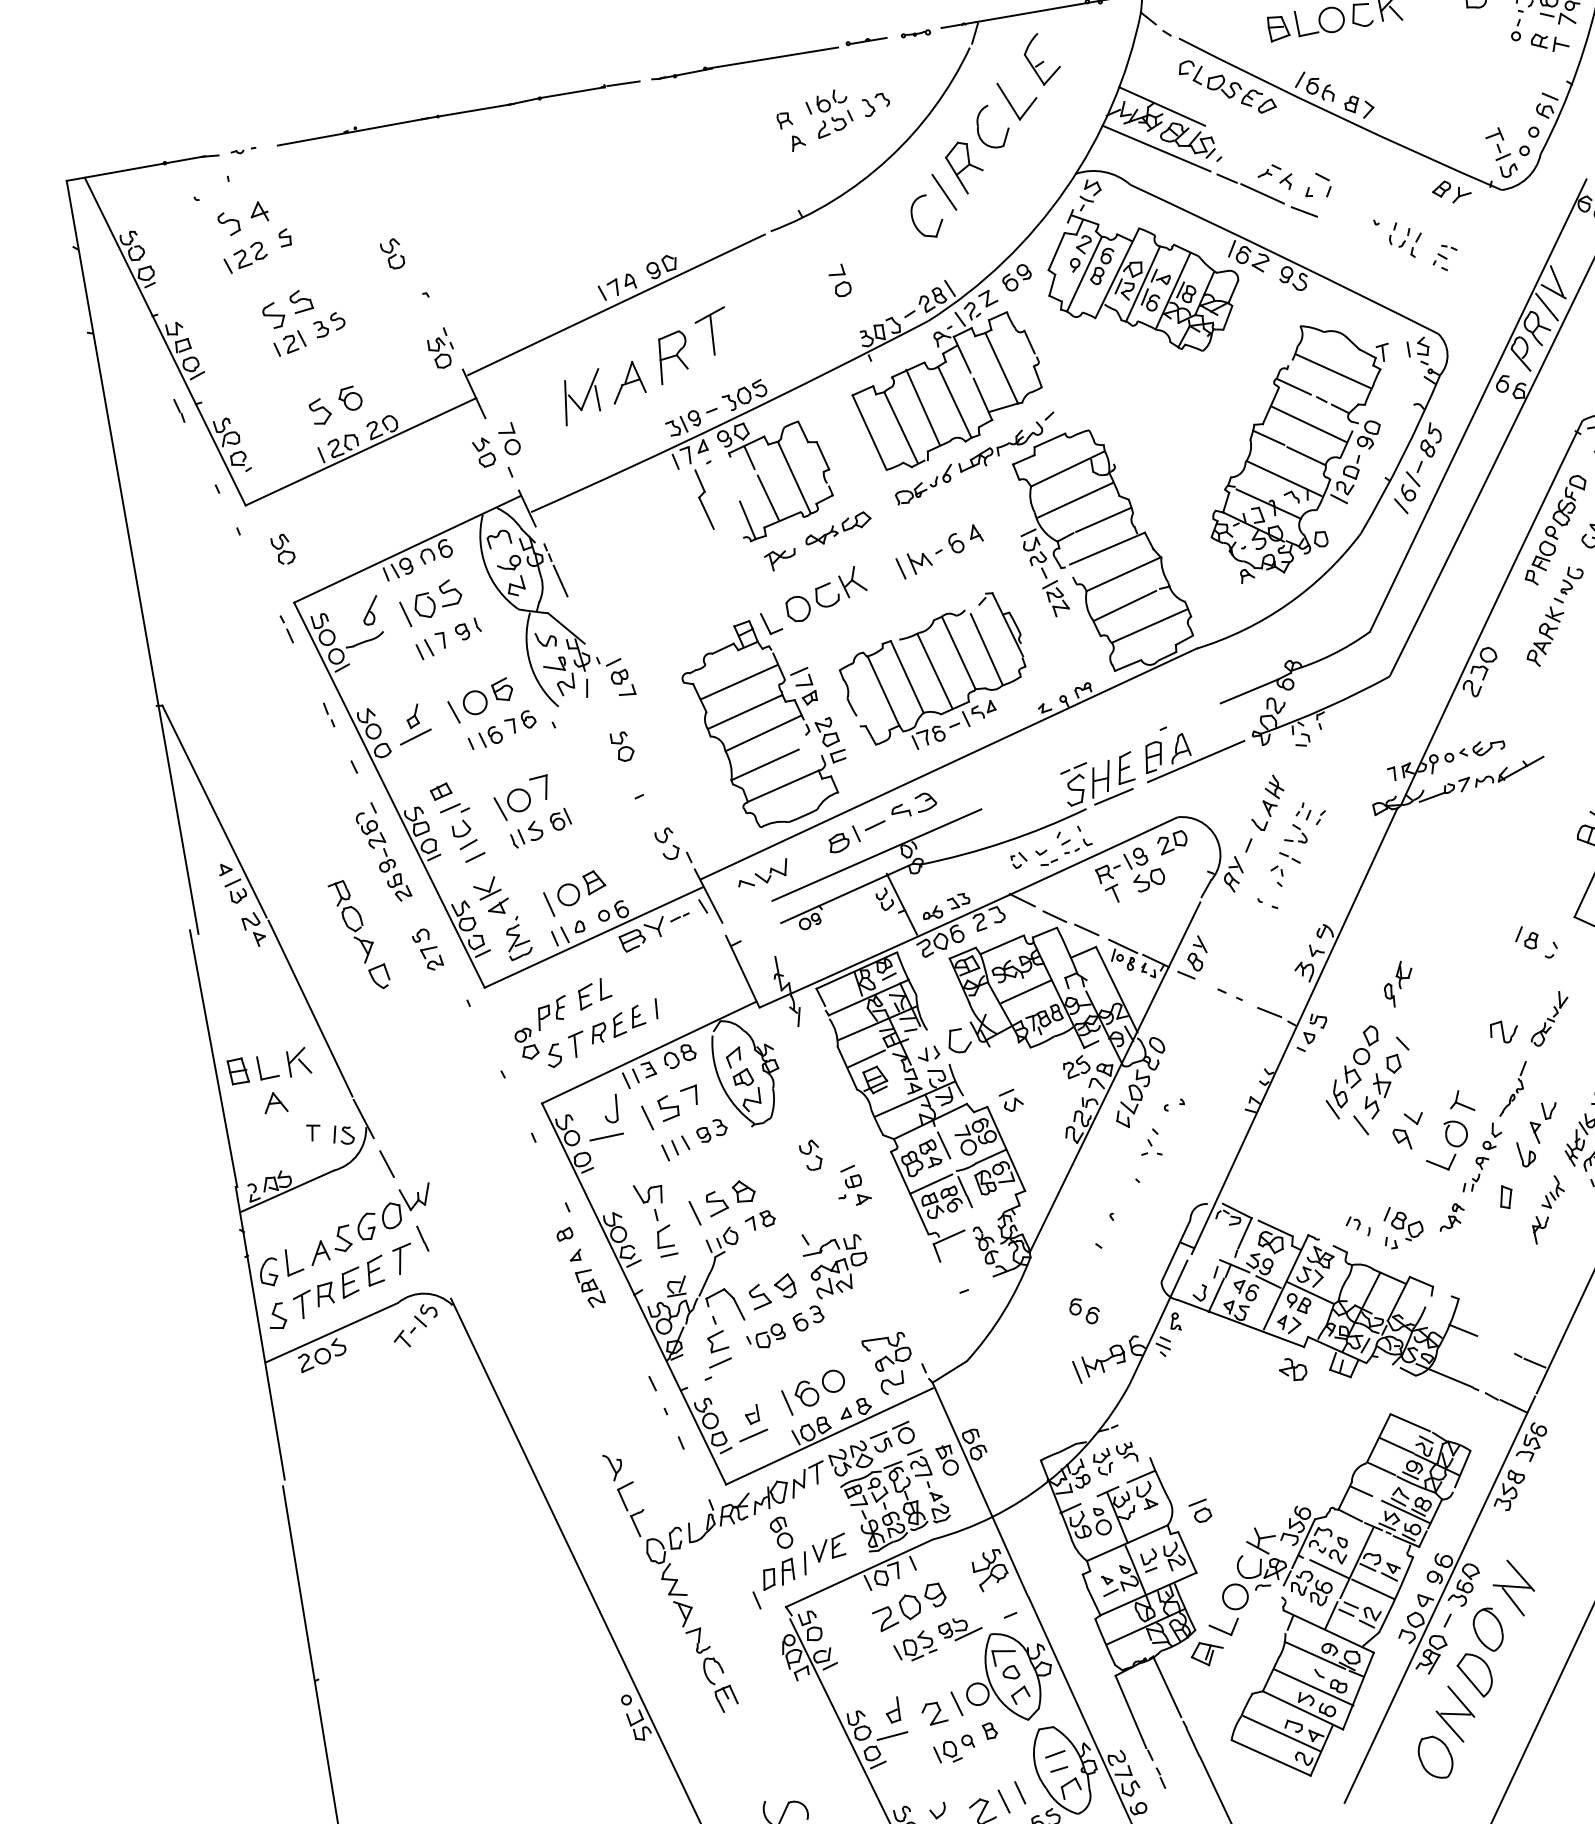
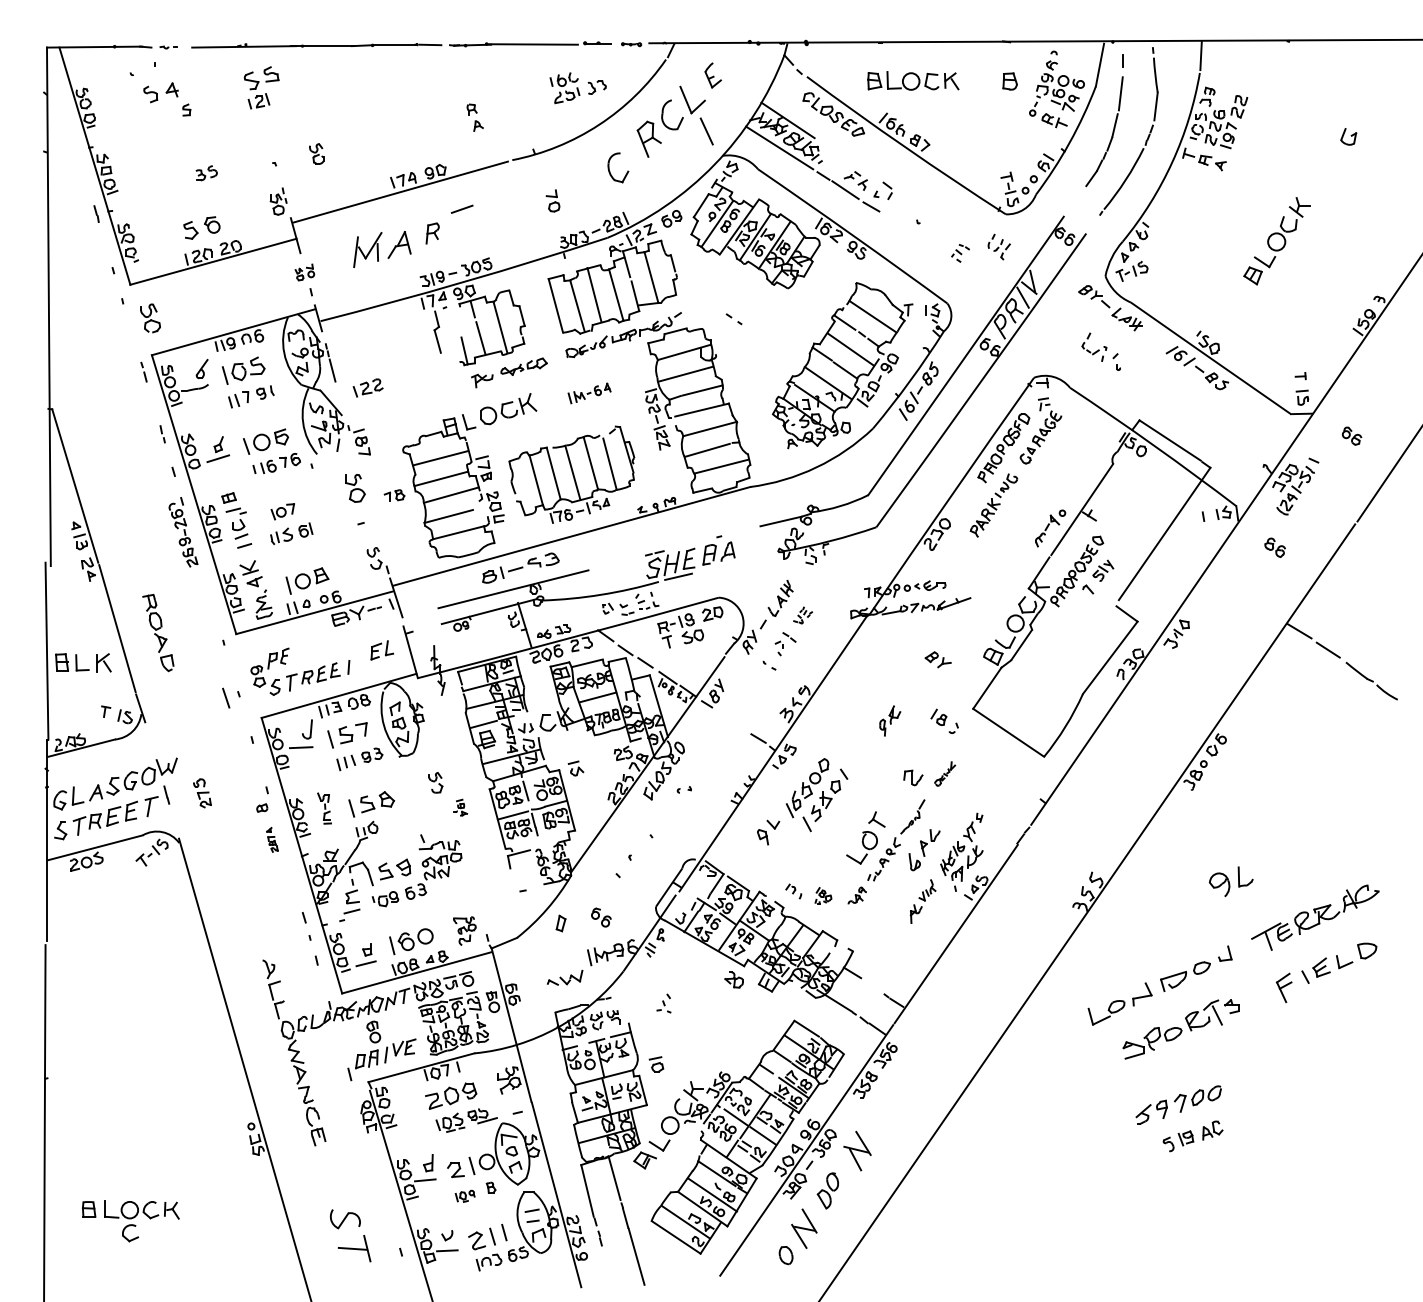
part: (1042, 59) -> (713, 75), size x0.7
part: (790, 131) -> (474, 117), moved
part: (1450, 191) -> (937, 659), moved
line: (943, 192) -> (706, 131), moved
part: (1404, 239) -> (998, 246), moved
part: (392, 253) -> (316, 153), moved
part: (244, 257) -> (367, 387), moved
part: (290, 322) -> (261, 87), moved
line: (712, 334) -> (461, 222), removed
part: (672, 357) -> (432, 233), size x0.6
part: (495, 445) -> (304, 272), size x0.6
part: (283, 549) -> (150, 318), size x1.4
part: (939, 551) -> (589, 393), size x0.7
part: (622, 746) -> (355, 488), size x1.4
line: (1194, 761) -> (736, 562), removed
part: (522, 798) -> (282, 511), size x0.6
part: (1303, 822) -> (802, 615), size x0.6
part: (761, 873) -> (564, 977), moved
part: (359, 935) -> (158, 633), moved
part: (427, 949) -> (202, 793), moved
part: (1399, 983) -> (890, 720), moved
part: (593, 993) -> (381, 650), moved
part: (1229, 995) -> (733, 319), moved
part: (1548, 1018) -> (944, 773), size x0.7
part: (274, 1102) -> (82, 687), removed
part: (1408, 1131) -> (768, 832), moved
part: (1149, 1143) -> (663, 1003), moved
line: (387, 1163) -> (226, 697), moved
part: (852, 1185) -> (460, 807), size x0.6
part: (1505, 1197) -> (560, 923), moved
part: (655, 1219) -> (324, 808), size x0.6
part: (760, 1220) -> (394, 495), moved
part: (1402, 1224) -> (823, 895), size x0.6
part: (587, 1277) -> (272, 839), size x0.6
part: (888, 1363) -> (464, 930), size x0.7
part: (1479, 1652) -> (827, 1190), size x0.6
part: (953, 1750) -> (464, 1196), size x0.7
part: (1434, 1757) -> (785, 1255), size x0.6

